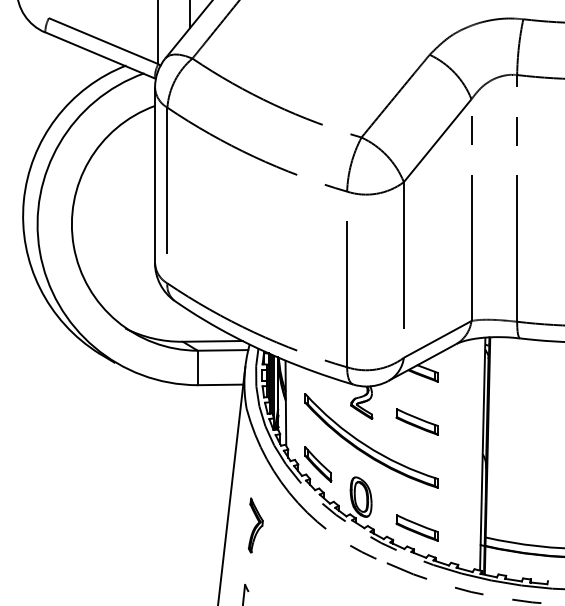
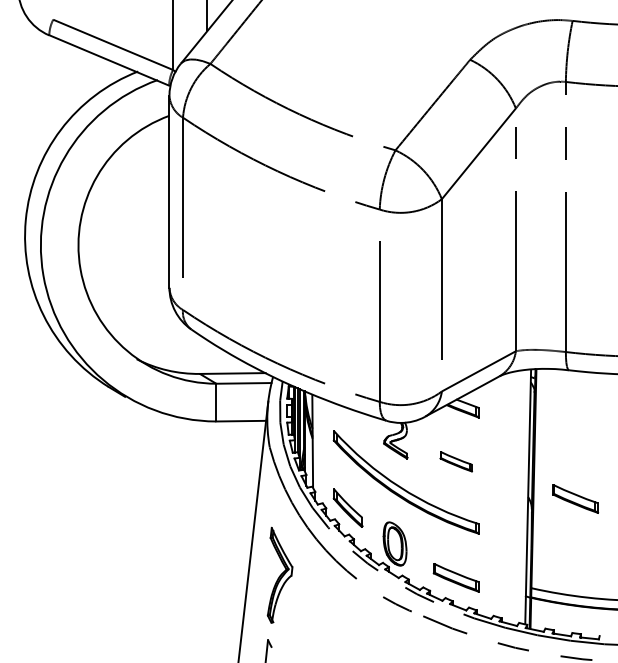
part: (416, 421) -> (455, 461), size x0.7
part: (525, 455) -> (575, 498), added
part: (255, 525) -> (279, 575), size x1.6

